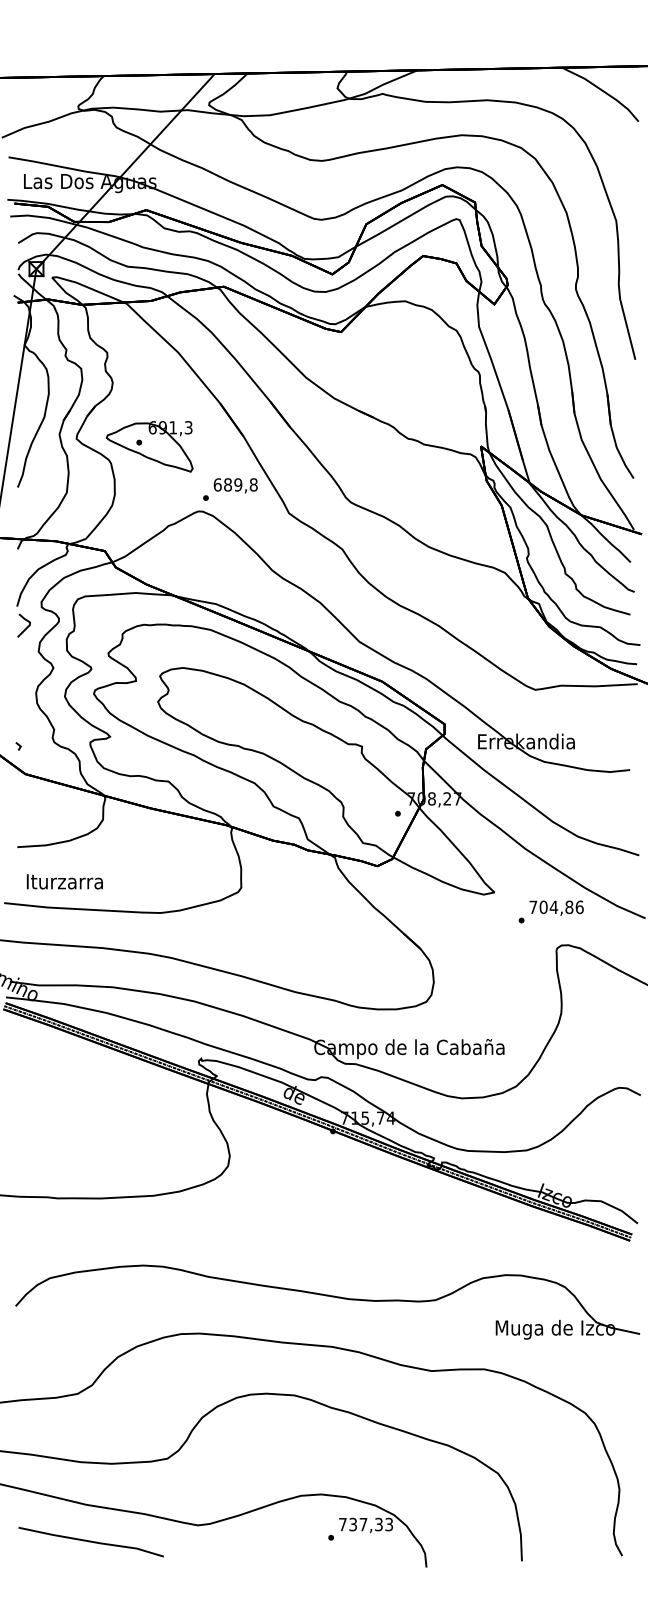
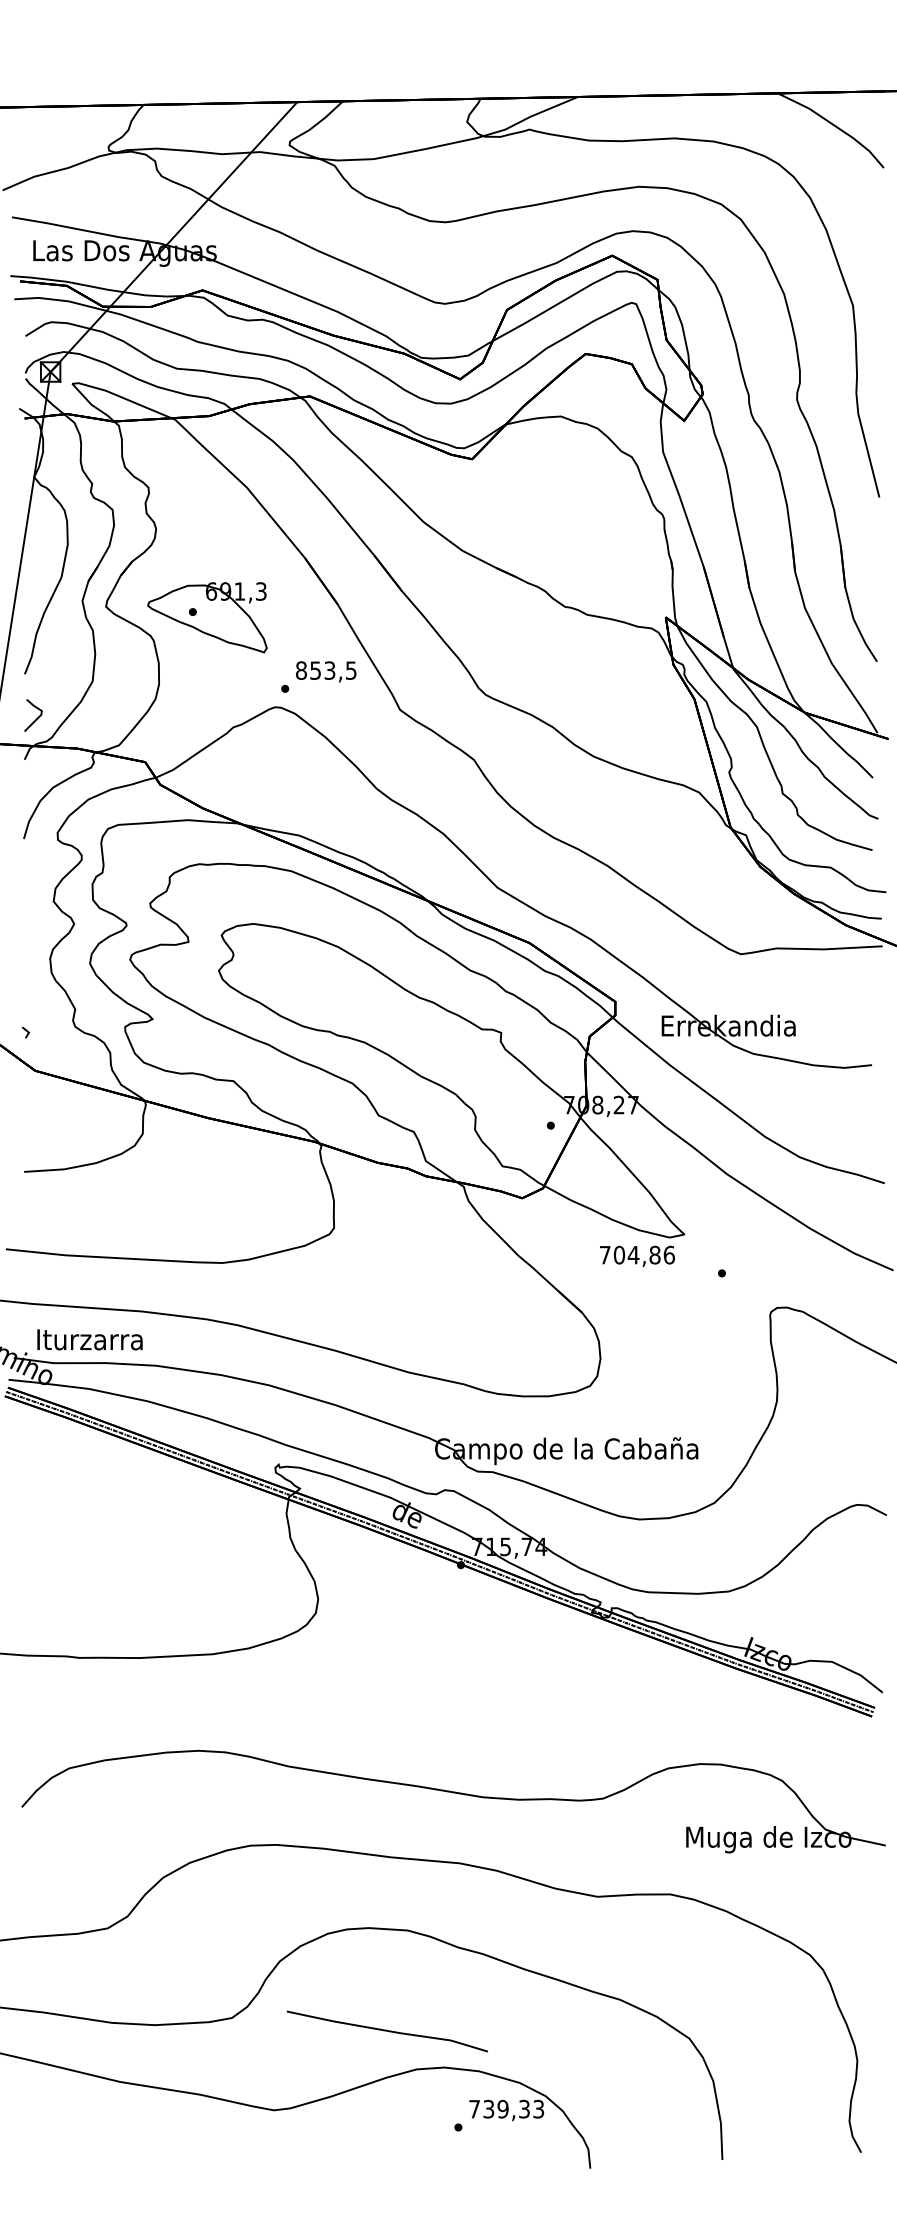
text: (235, 484) -> (326, 670), 689,8 -> 853,5
curve: (26, 627) -> (36, 718), moved
text: (64, 881) -> (89, 1339), moved
text: (556, 908) -> (637, 1256), moved
text: (363, 1524) -> (502, 2108), 737,33 -> 739,33
line: (90, 1542) -> (386, 2031), moved

